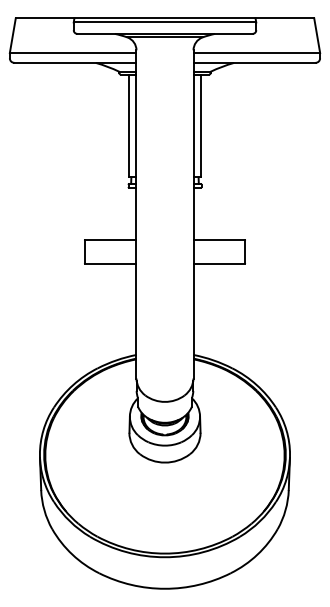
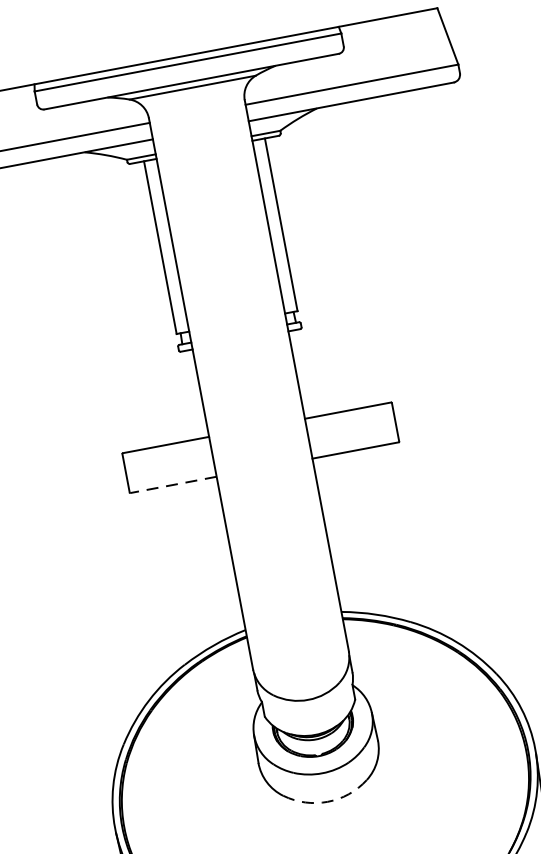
line: (110, 263) -> (172, 484), solid -> dashed
arc: (165, 462) -> (328, 801), solid -> dashed

